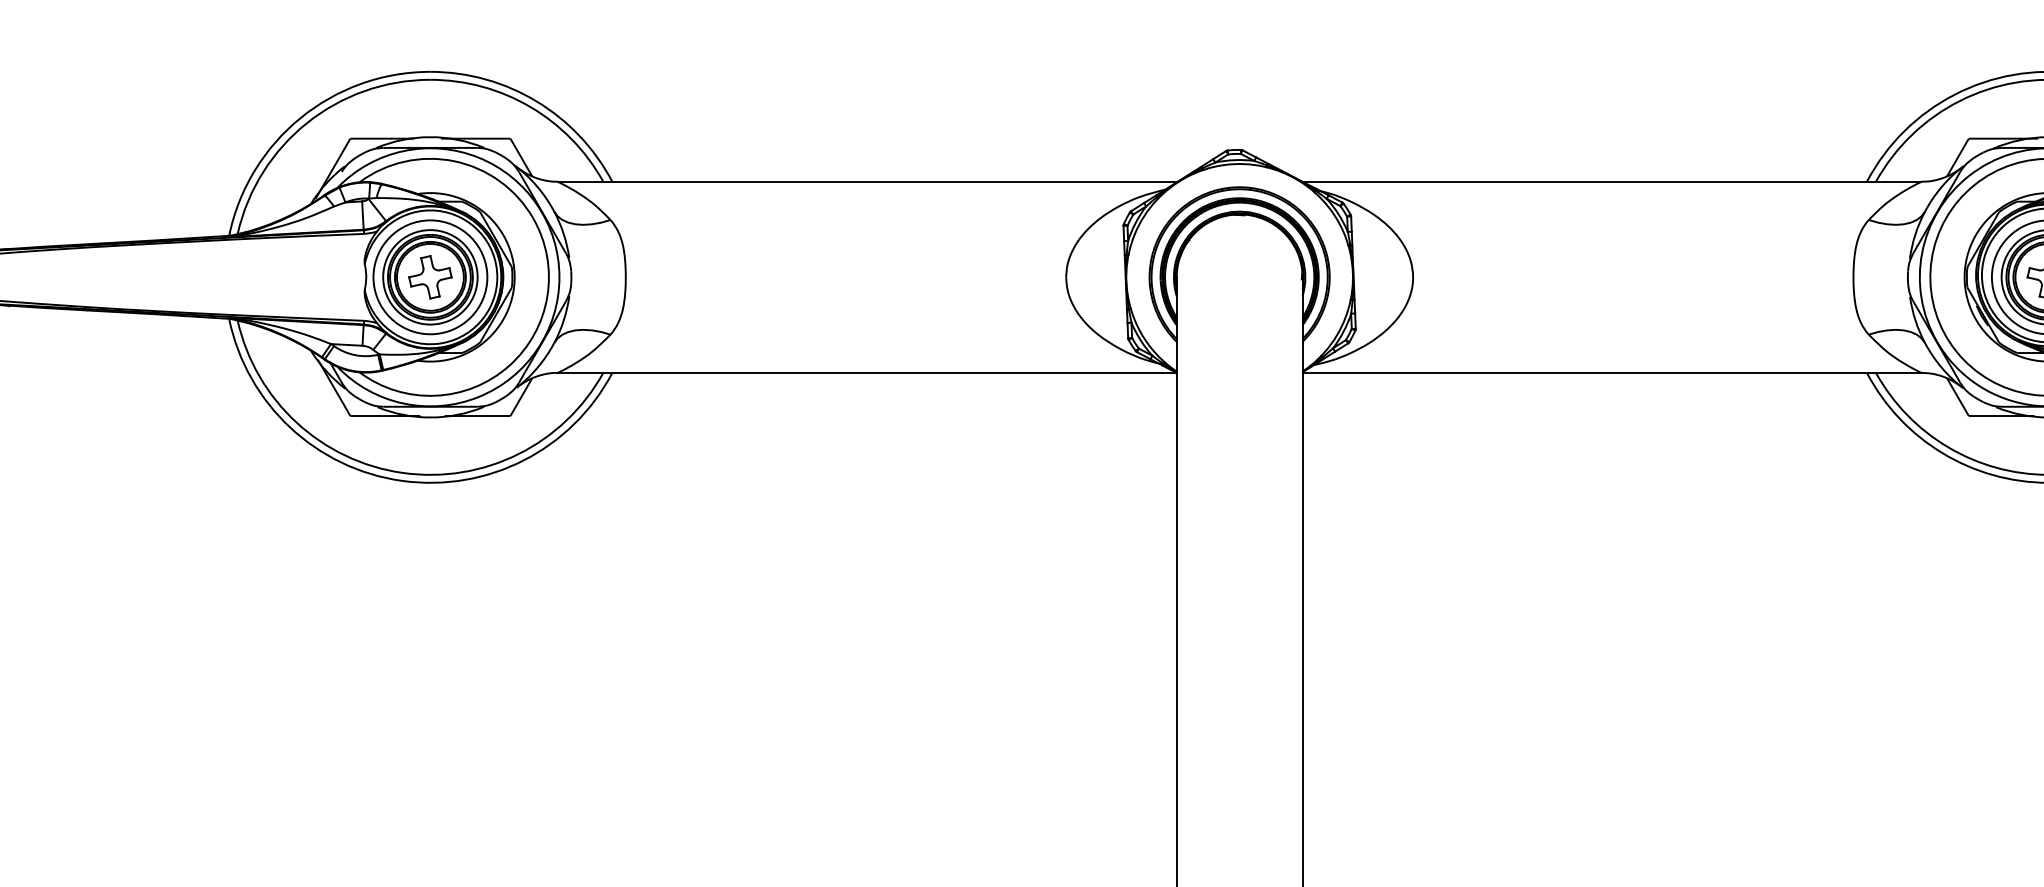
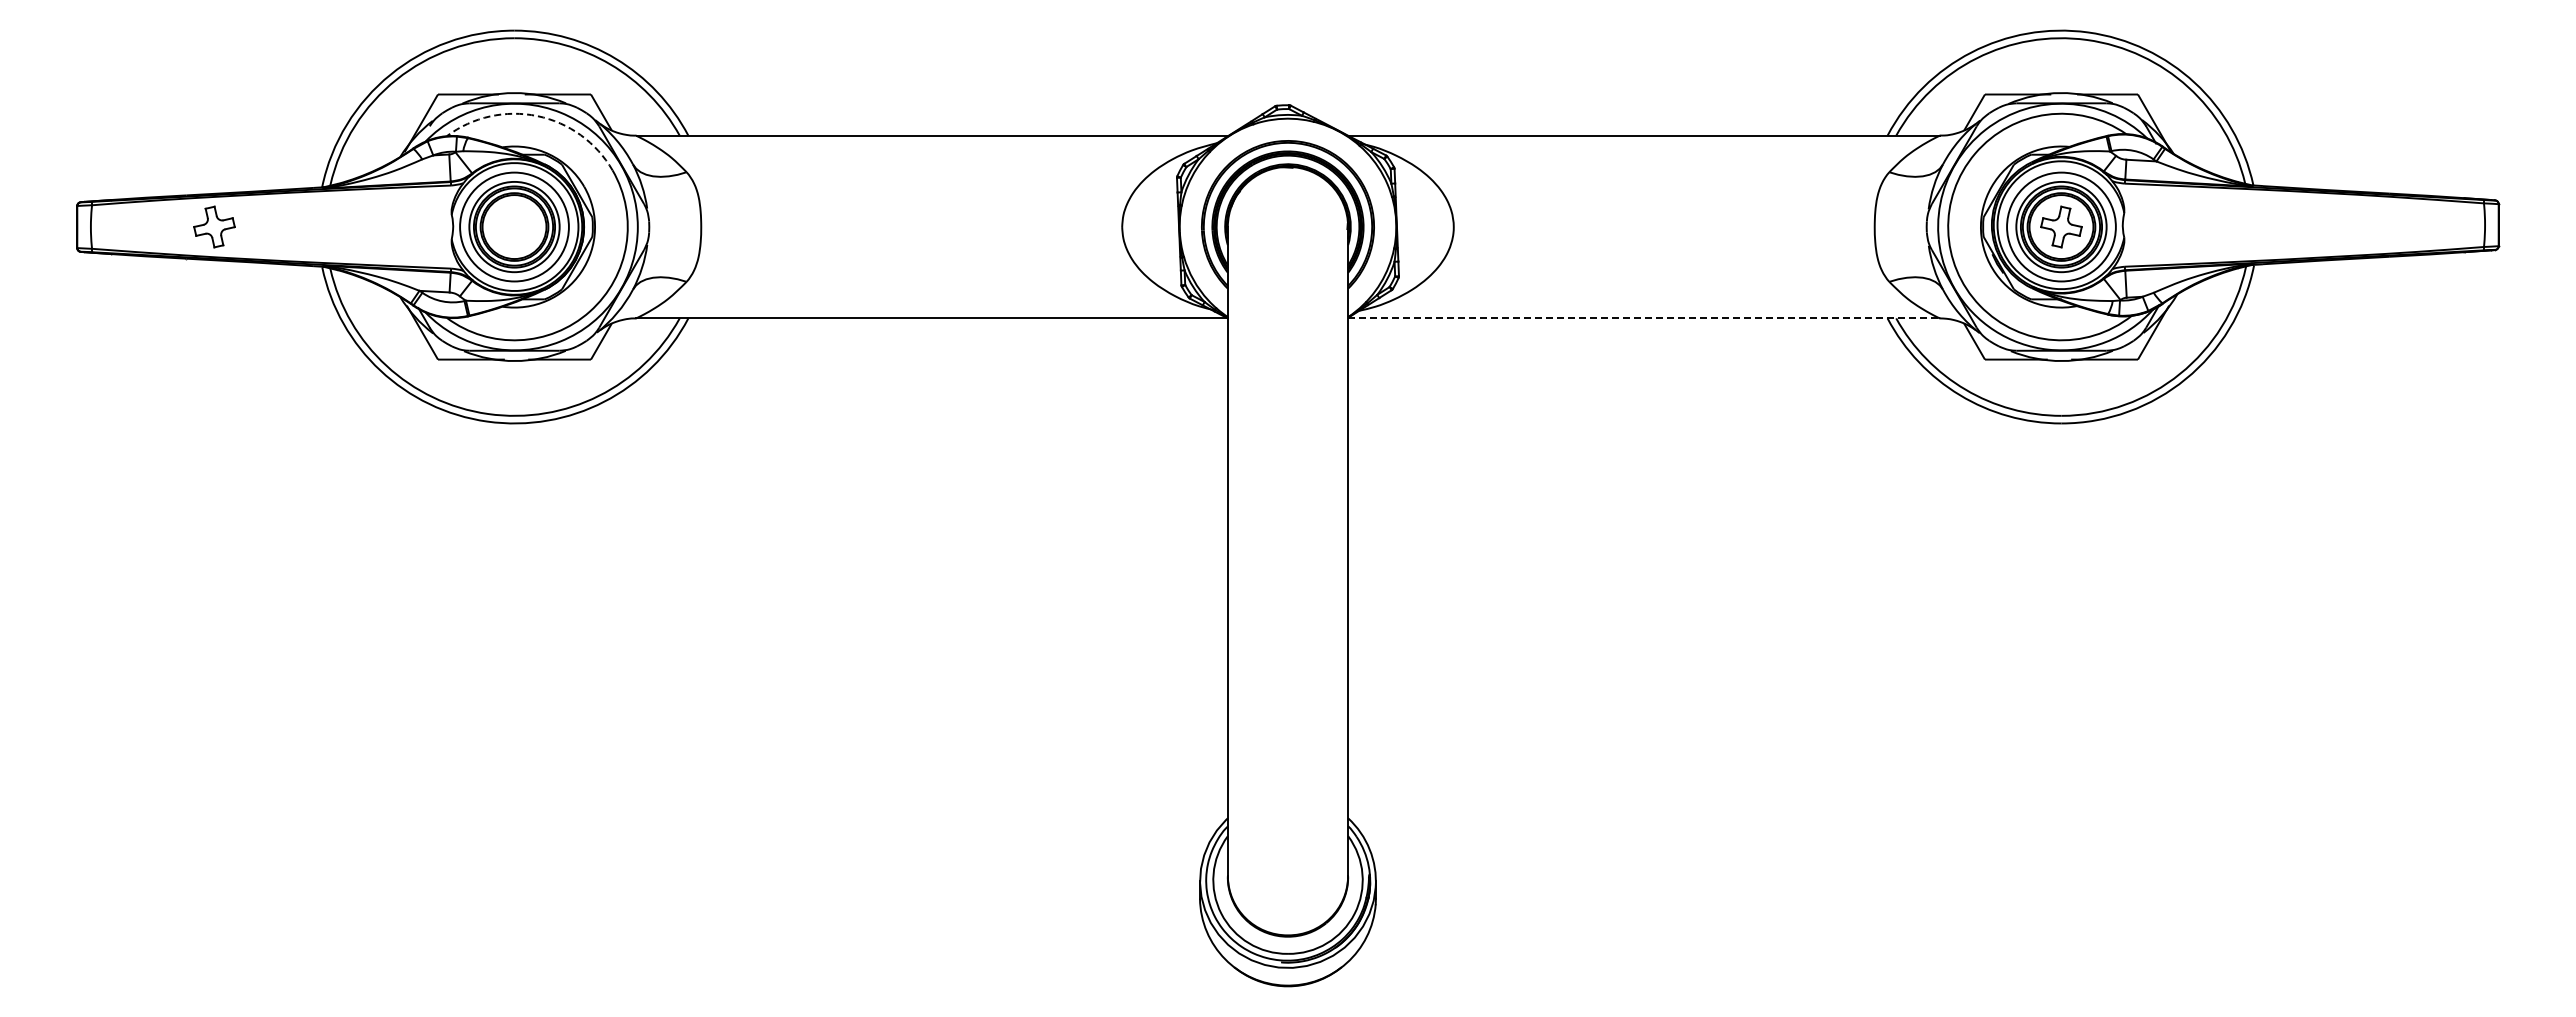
arc: (454, 161) -> (537, 116), solid -> dashed
part: (430, 276) -> (214, 226), moved
line: (1611, 373) -> (1643, 318), solid -> dashed

